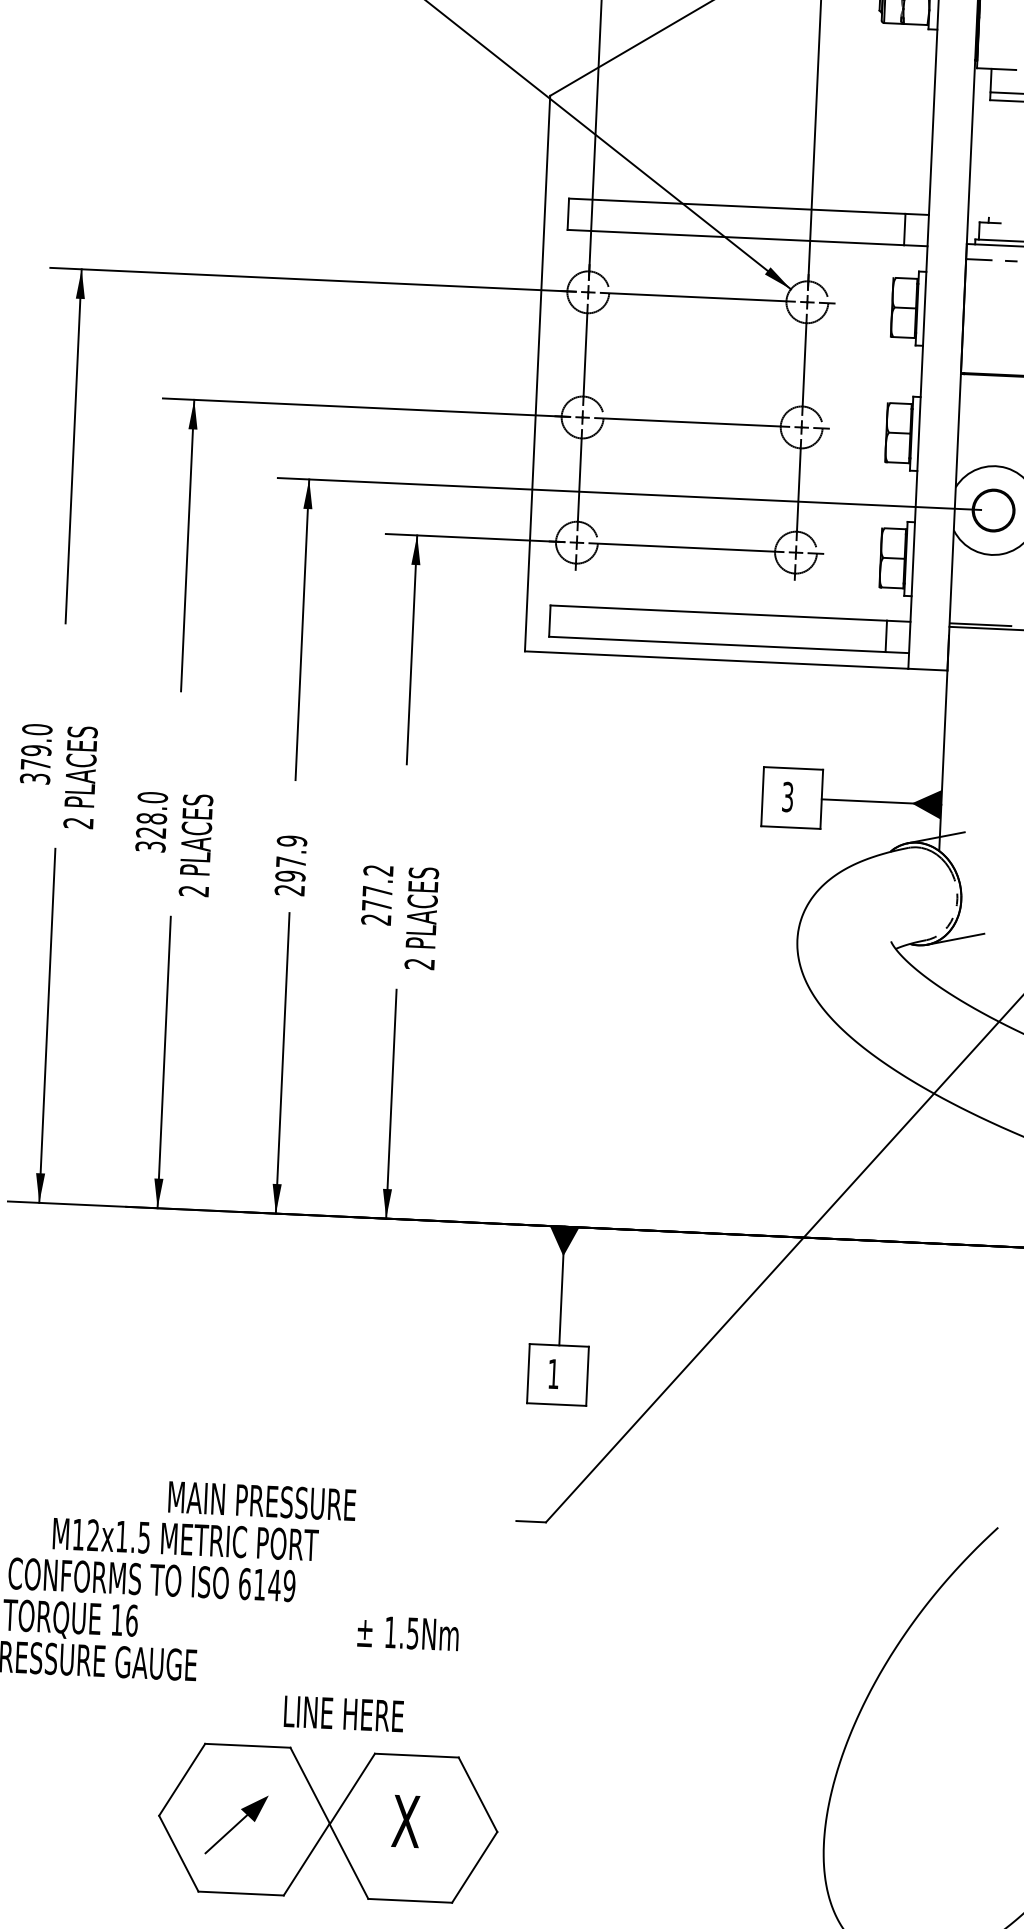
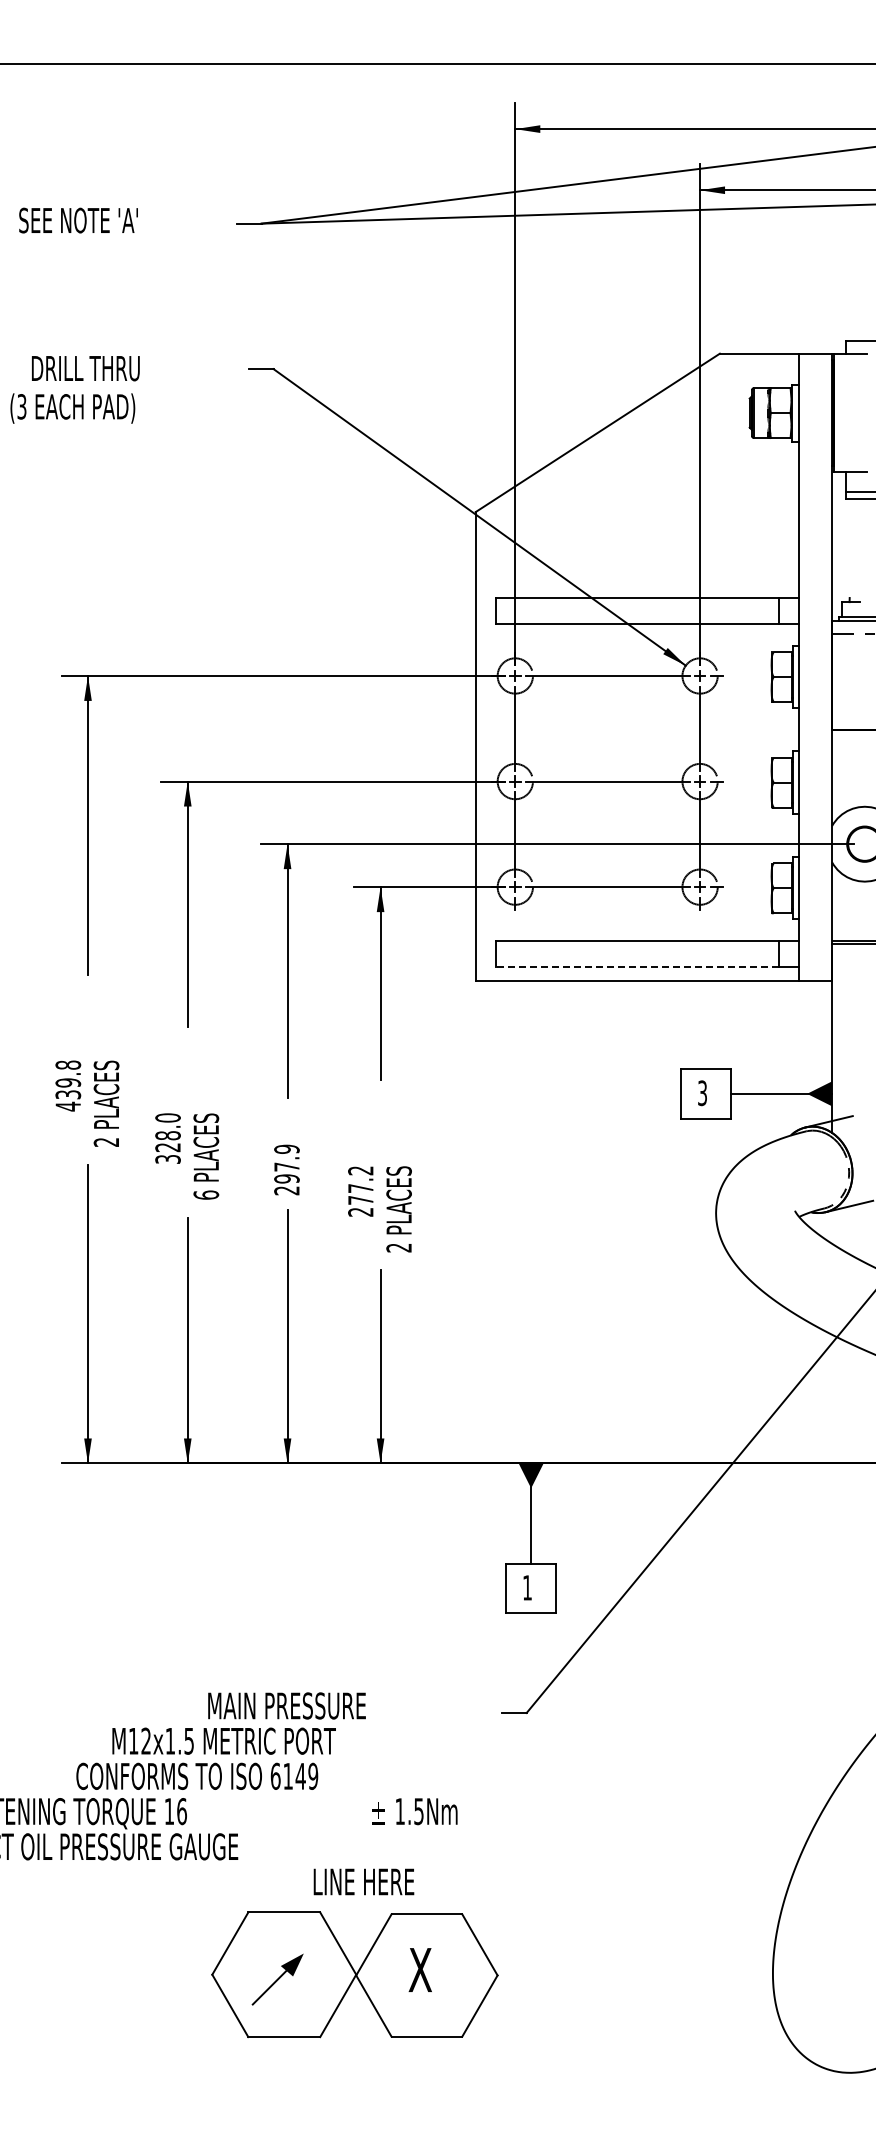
line: (717, 644) -> (637, 967), solid -> dashed
text: (36, 753) -> (68, 1085), 379.0 -> 439.8
text: (194, 890) -> (206, 1194), 2 -> 6

